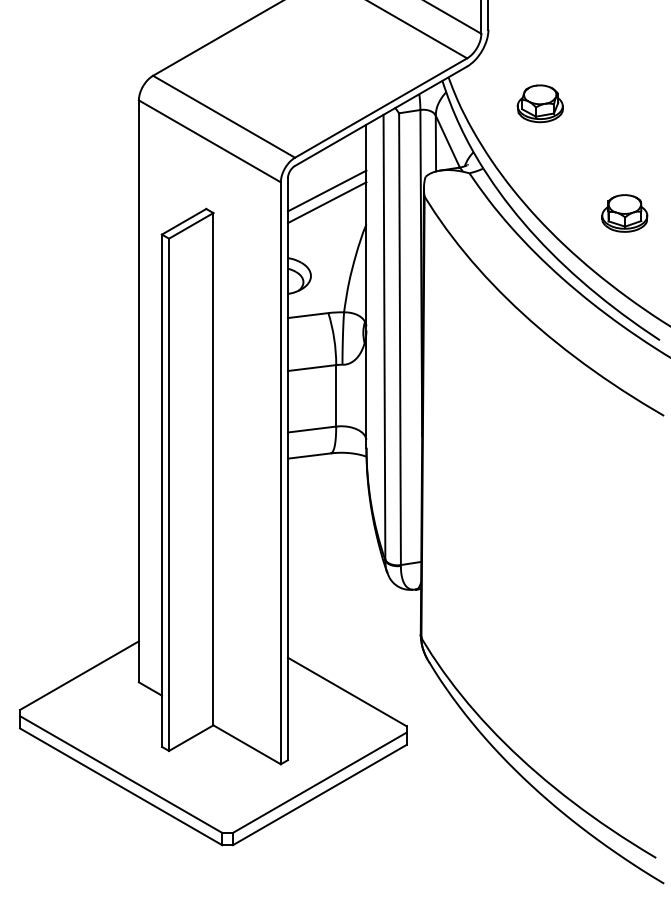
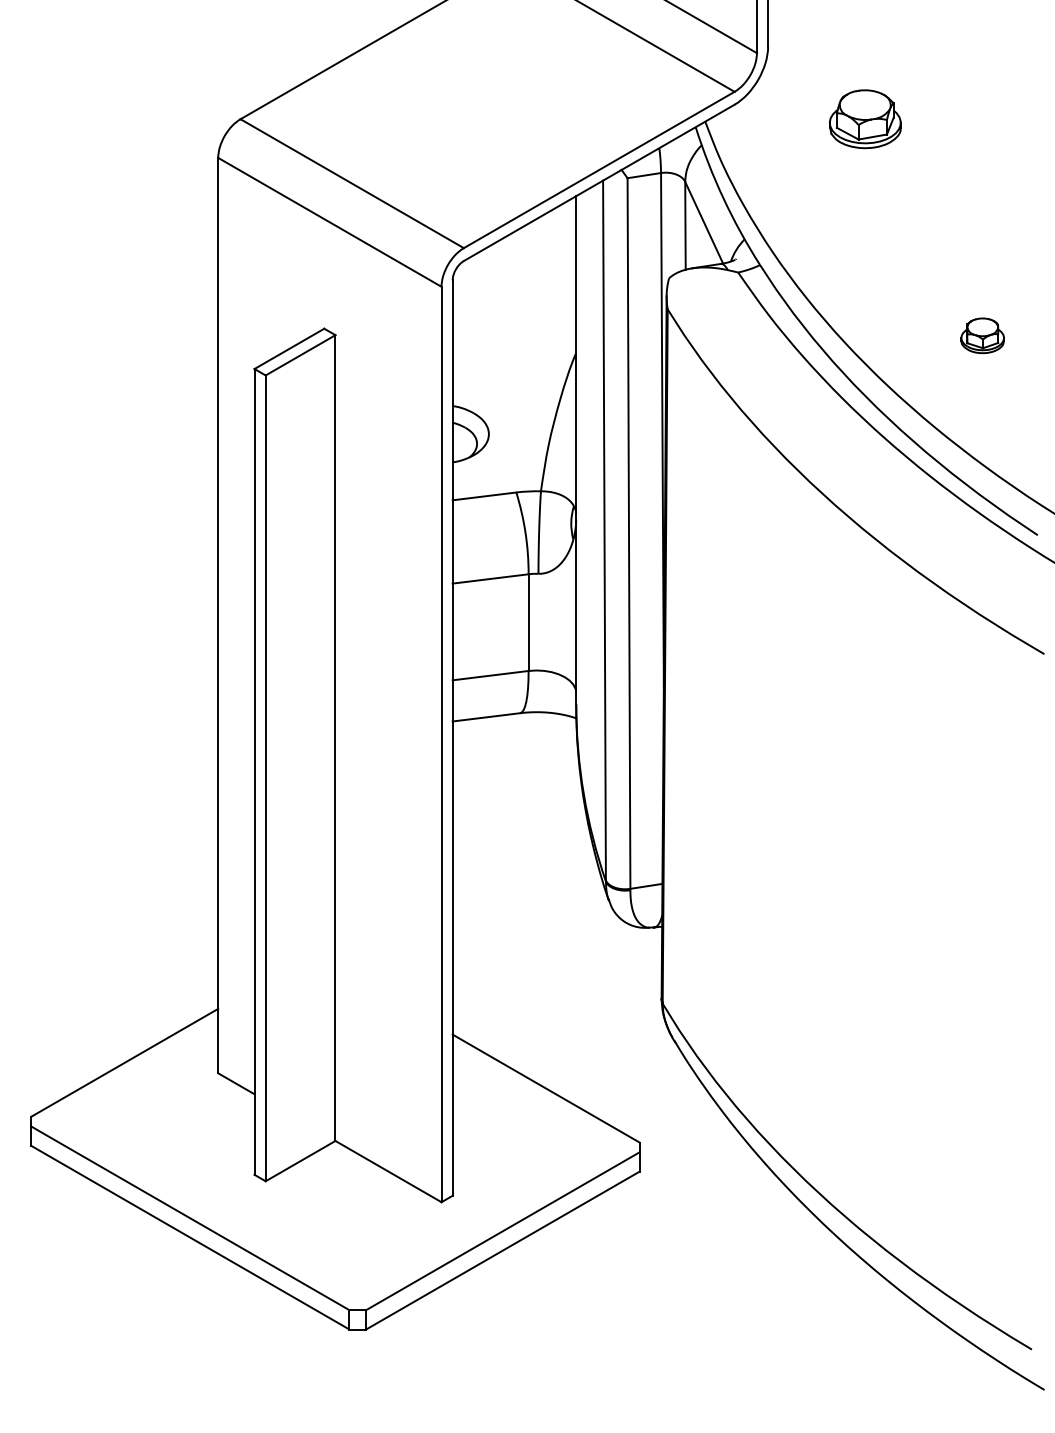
part: (539, 103) -> (864, 118), moved
line: (326, 190) -> (513, 299), removed
line: (326, 202) -> (513, 318), removed
part: (624, 213) -> (982, 335), size x0.6

